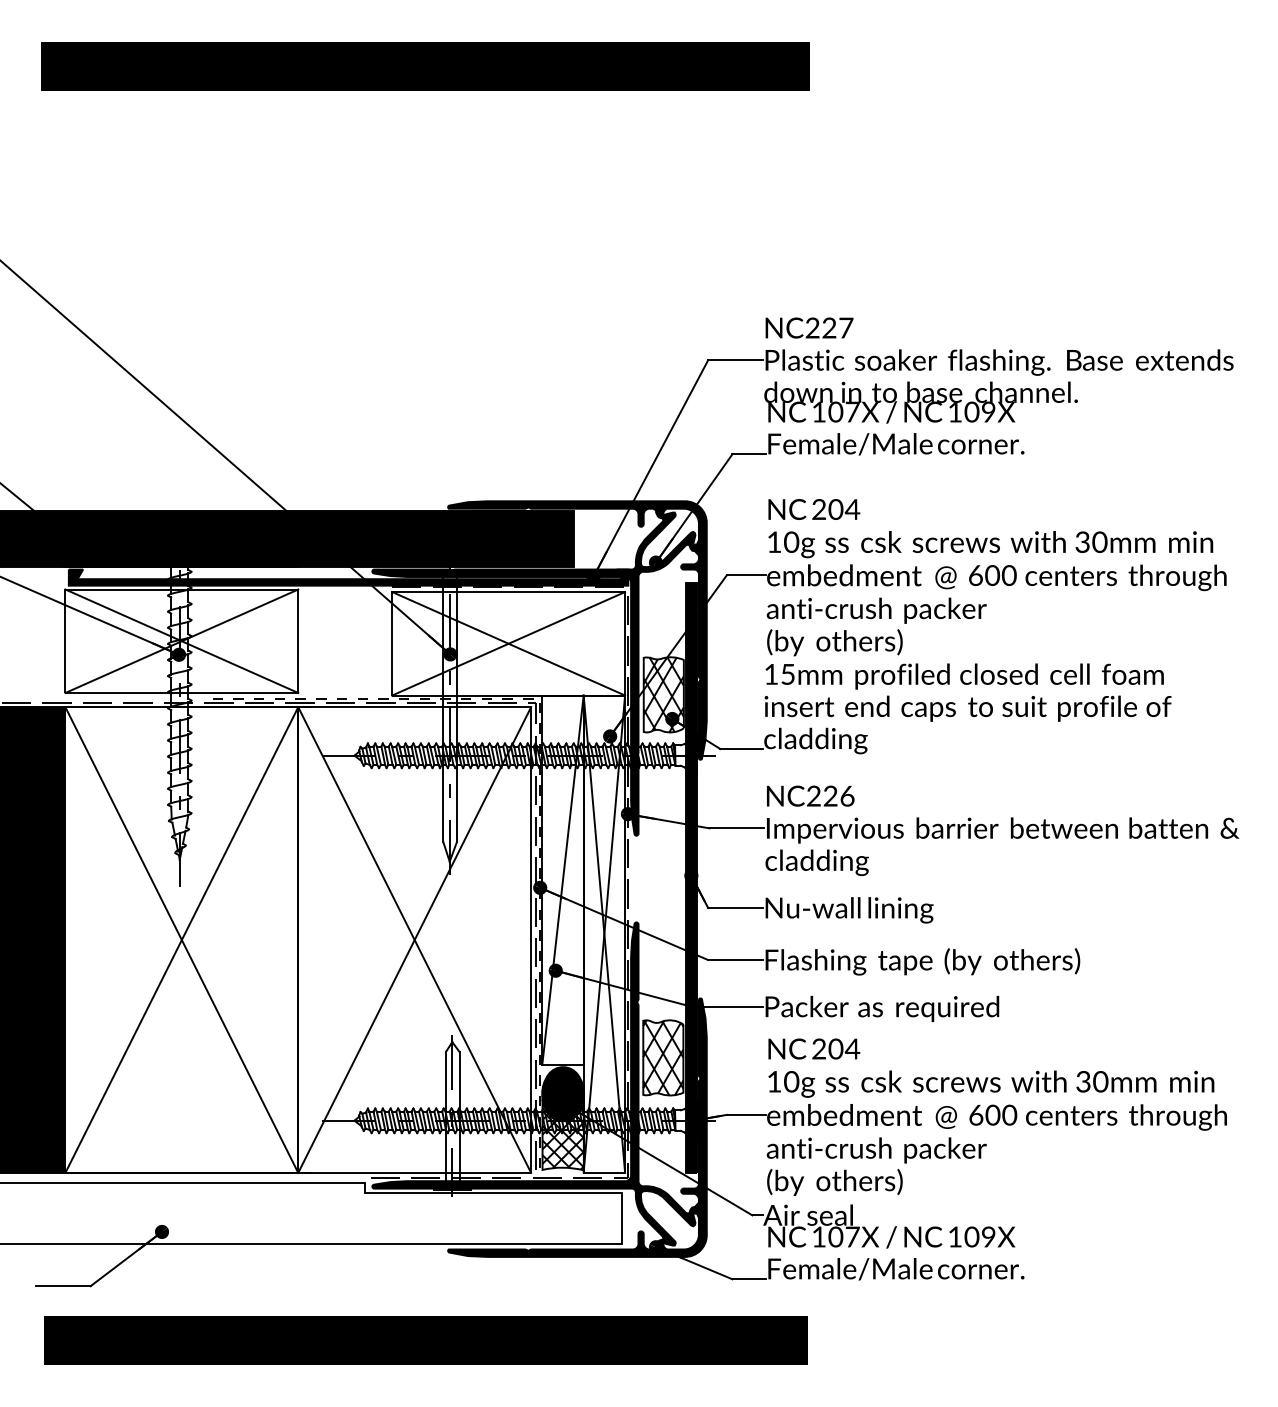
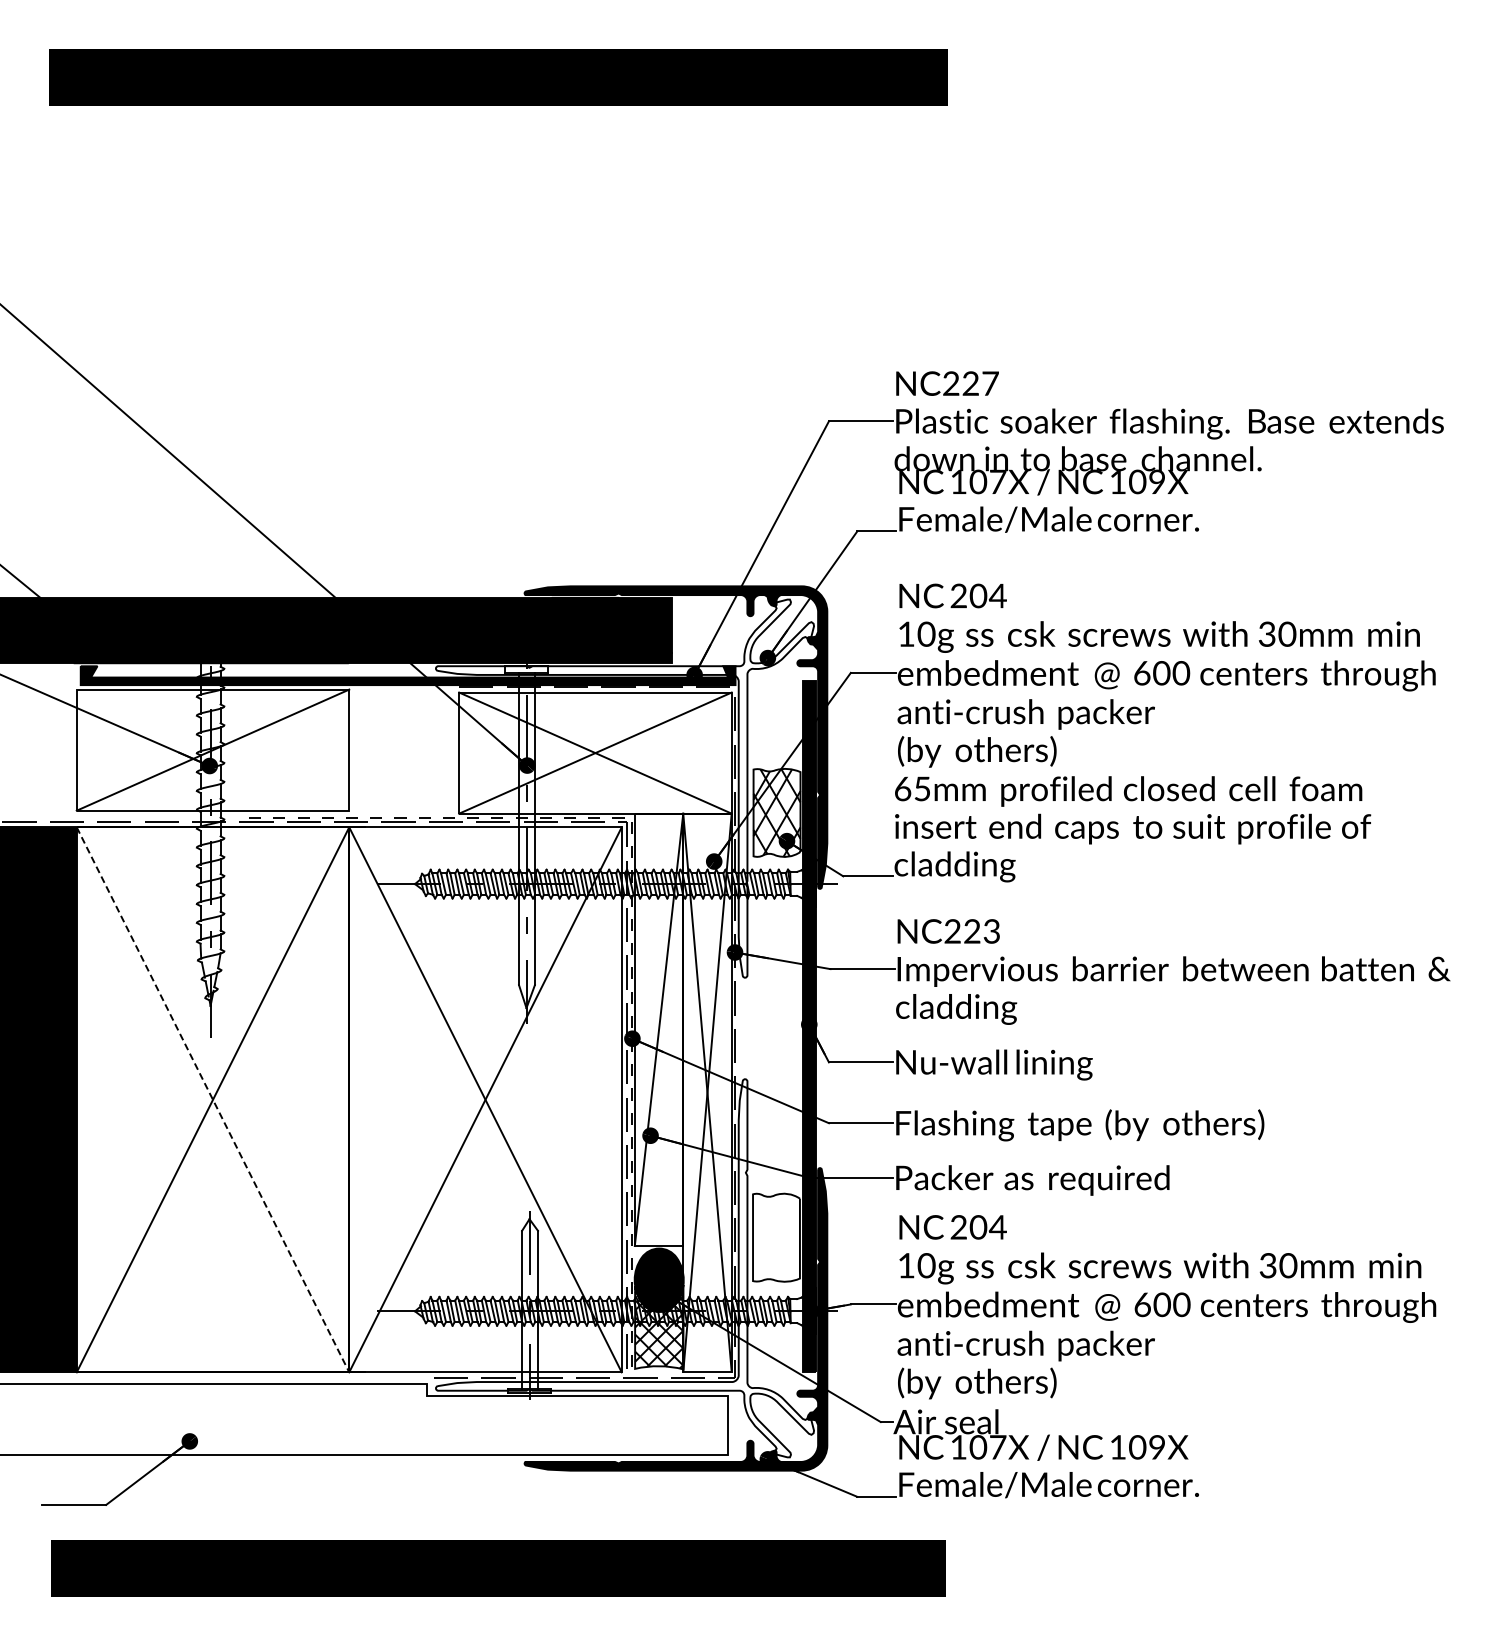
line: (181, 640) -> (212, 749), removed
fill: (533, 674) -> (624, 788), removed
text: (771, 674) -> (903, 788), 15mm -> 65mm
text: (847, 796) -> (991, 931), NC226 -> NC223
line: (182, 939) -> (213, 1099), solid -> dashed
hatch: (663, 1057) -> (776, 1237), removed
fill: (534, 1084) -> (625, 1268), removed

